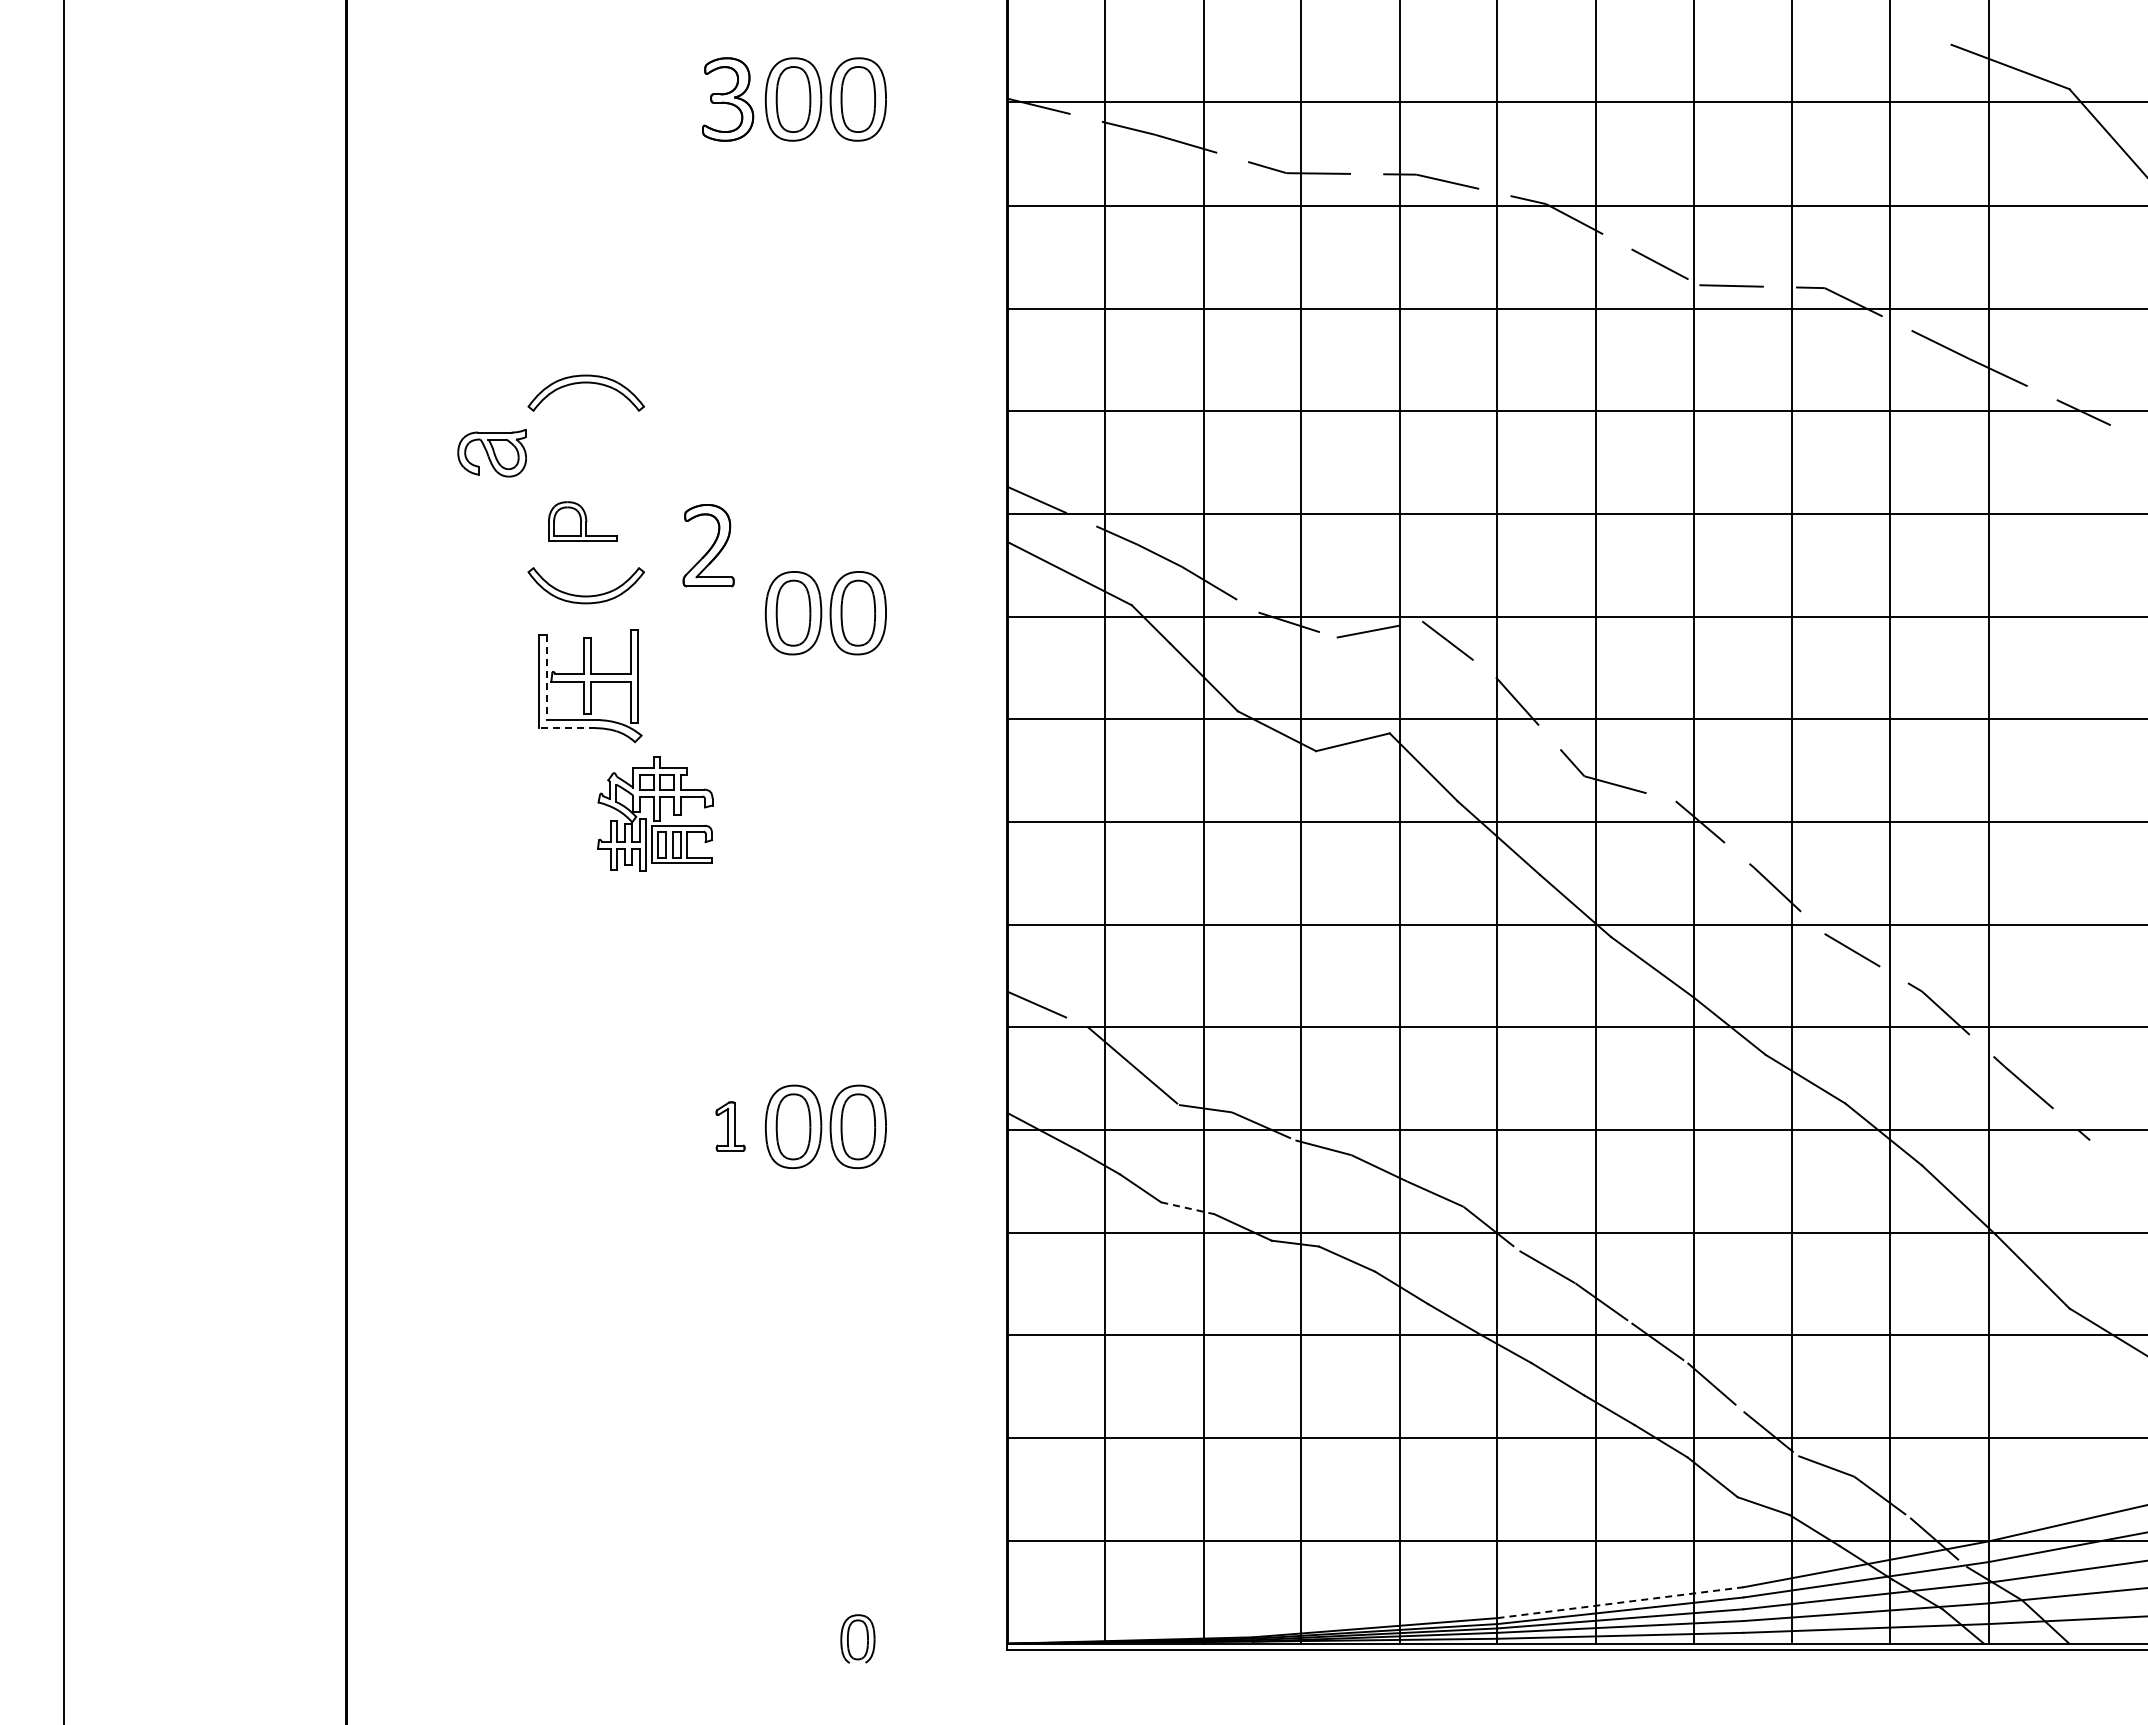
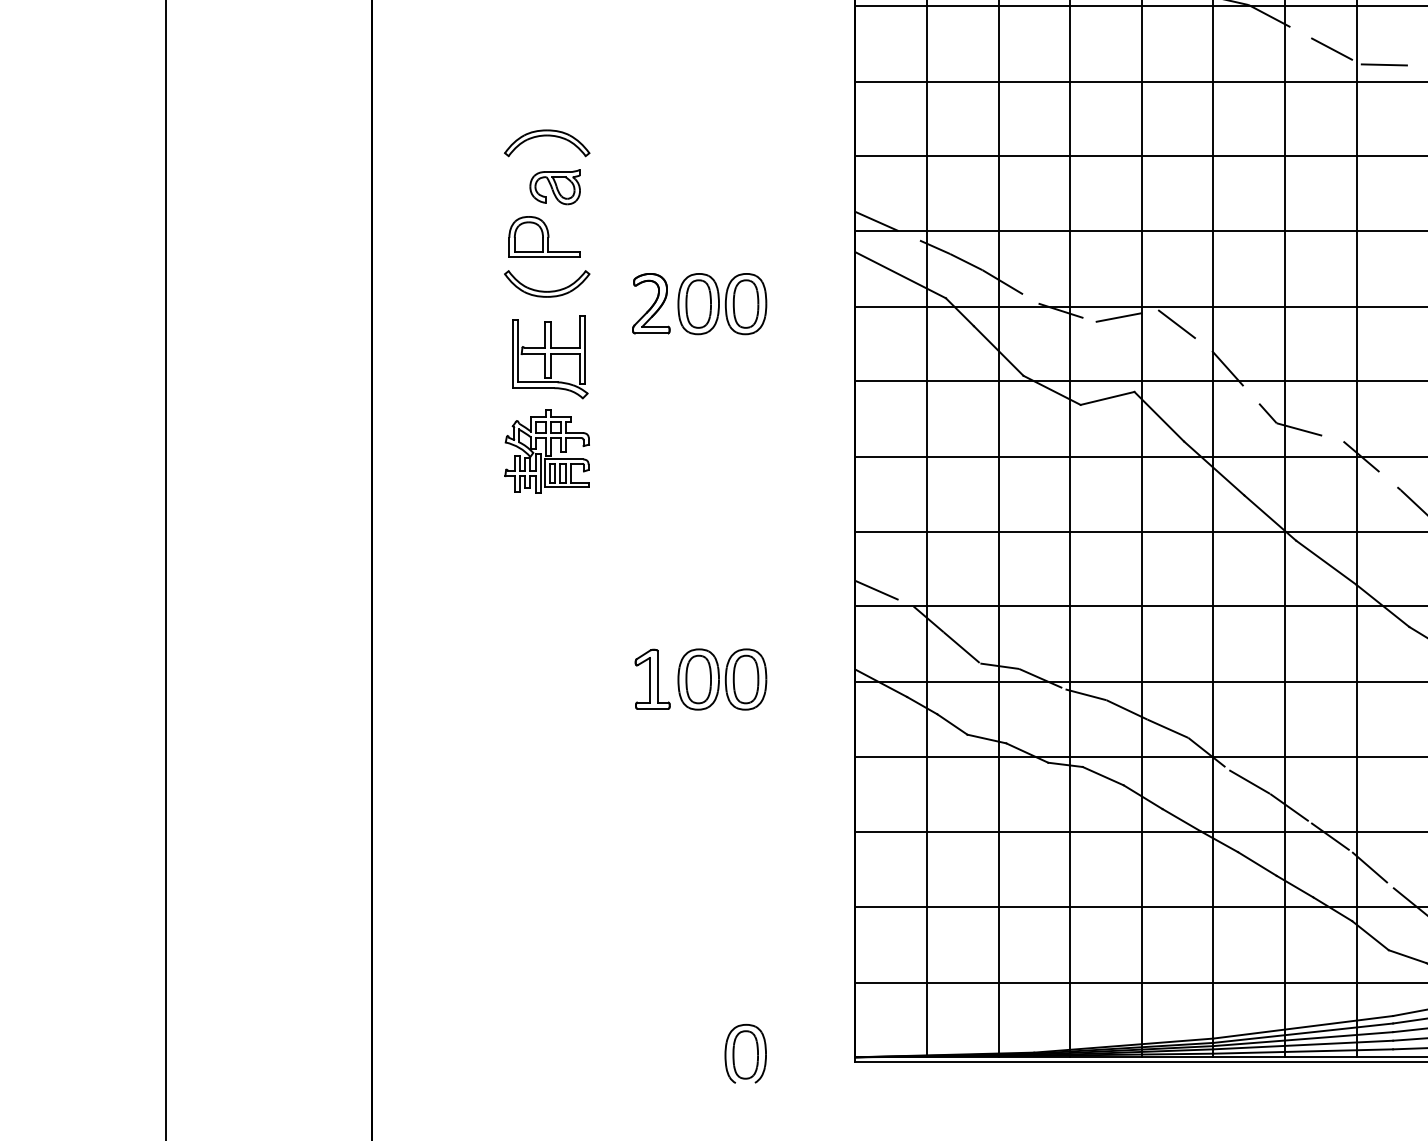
part: (491, 452) -> (554, 186), moved
part: (582, 521) -> (544, 237), size x1.43
part: (708, 545) -> (651, 303), moved
line: (546, 677) -> (518, 351), dashed -> solid
line: (567, 728) -> (533, 388), dashed -> solid
part: (655, 813) -> (547, 450), moved
part: (730, 1126) -> (652, 679), size x1.67
line: (1188, 1208) -> (987, 739), dashed -> solid
line: (1621, 1602) -> (1303, 1027), dashed -> solid
part: (857, 1638) -> (745, 1053), size x1.67

